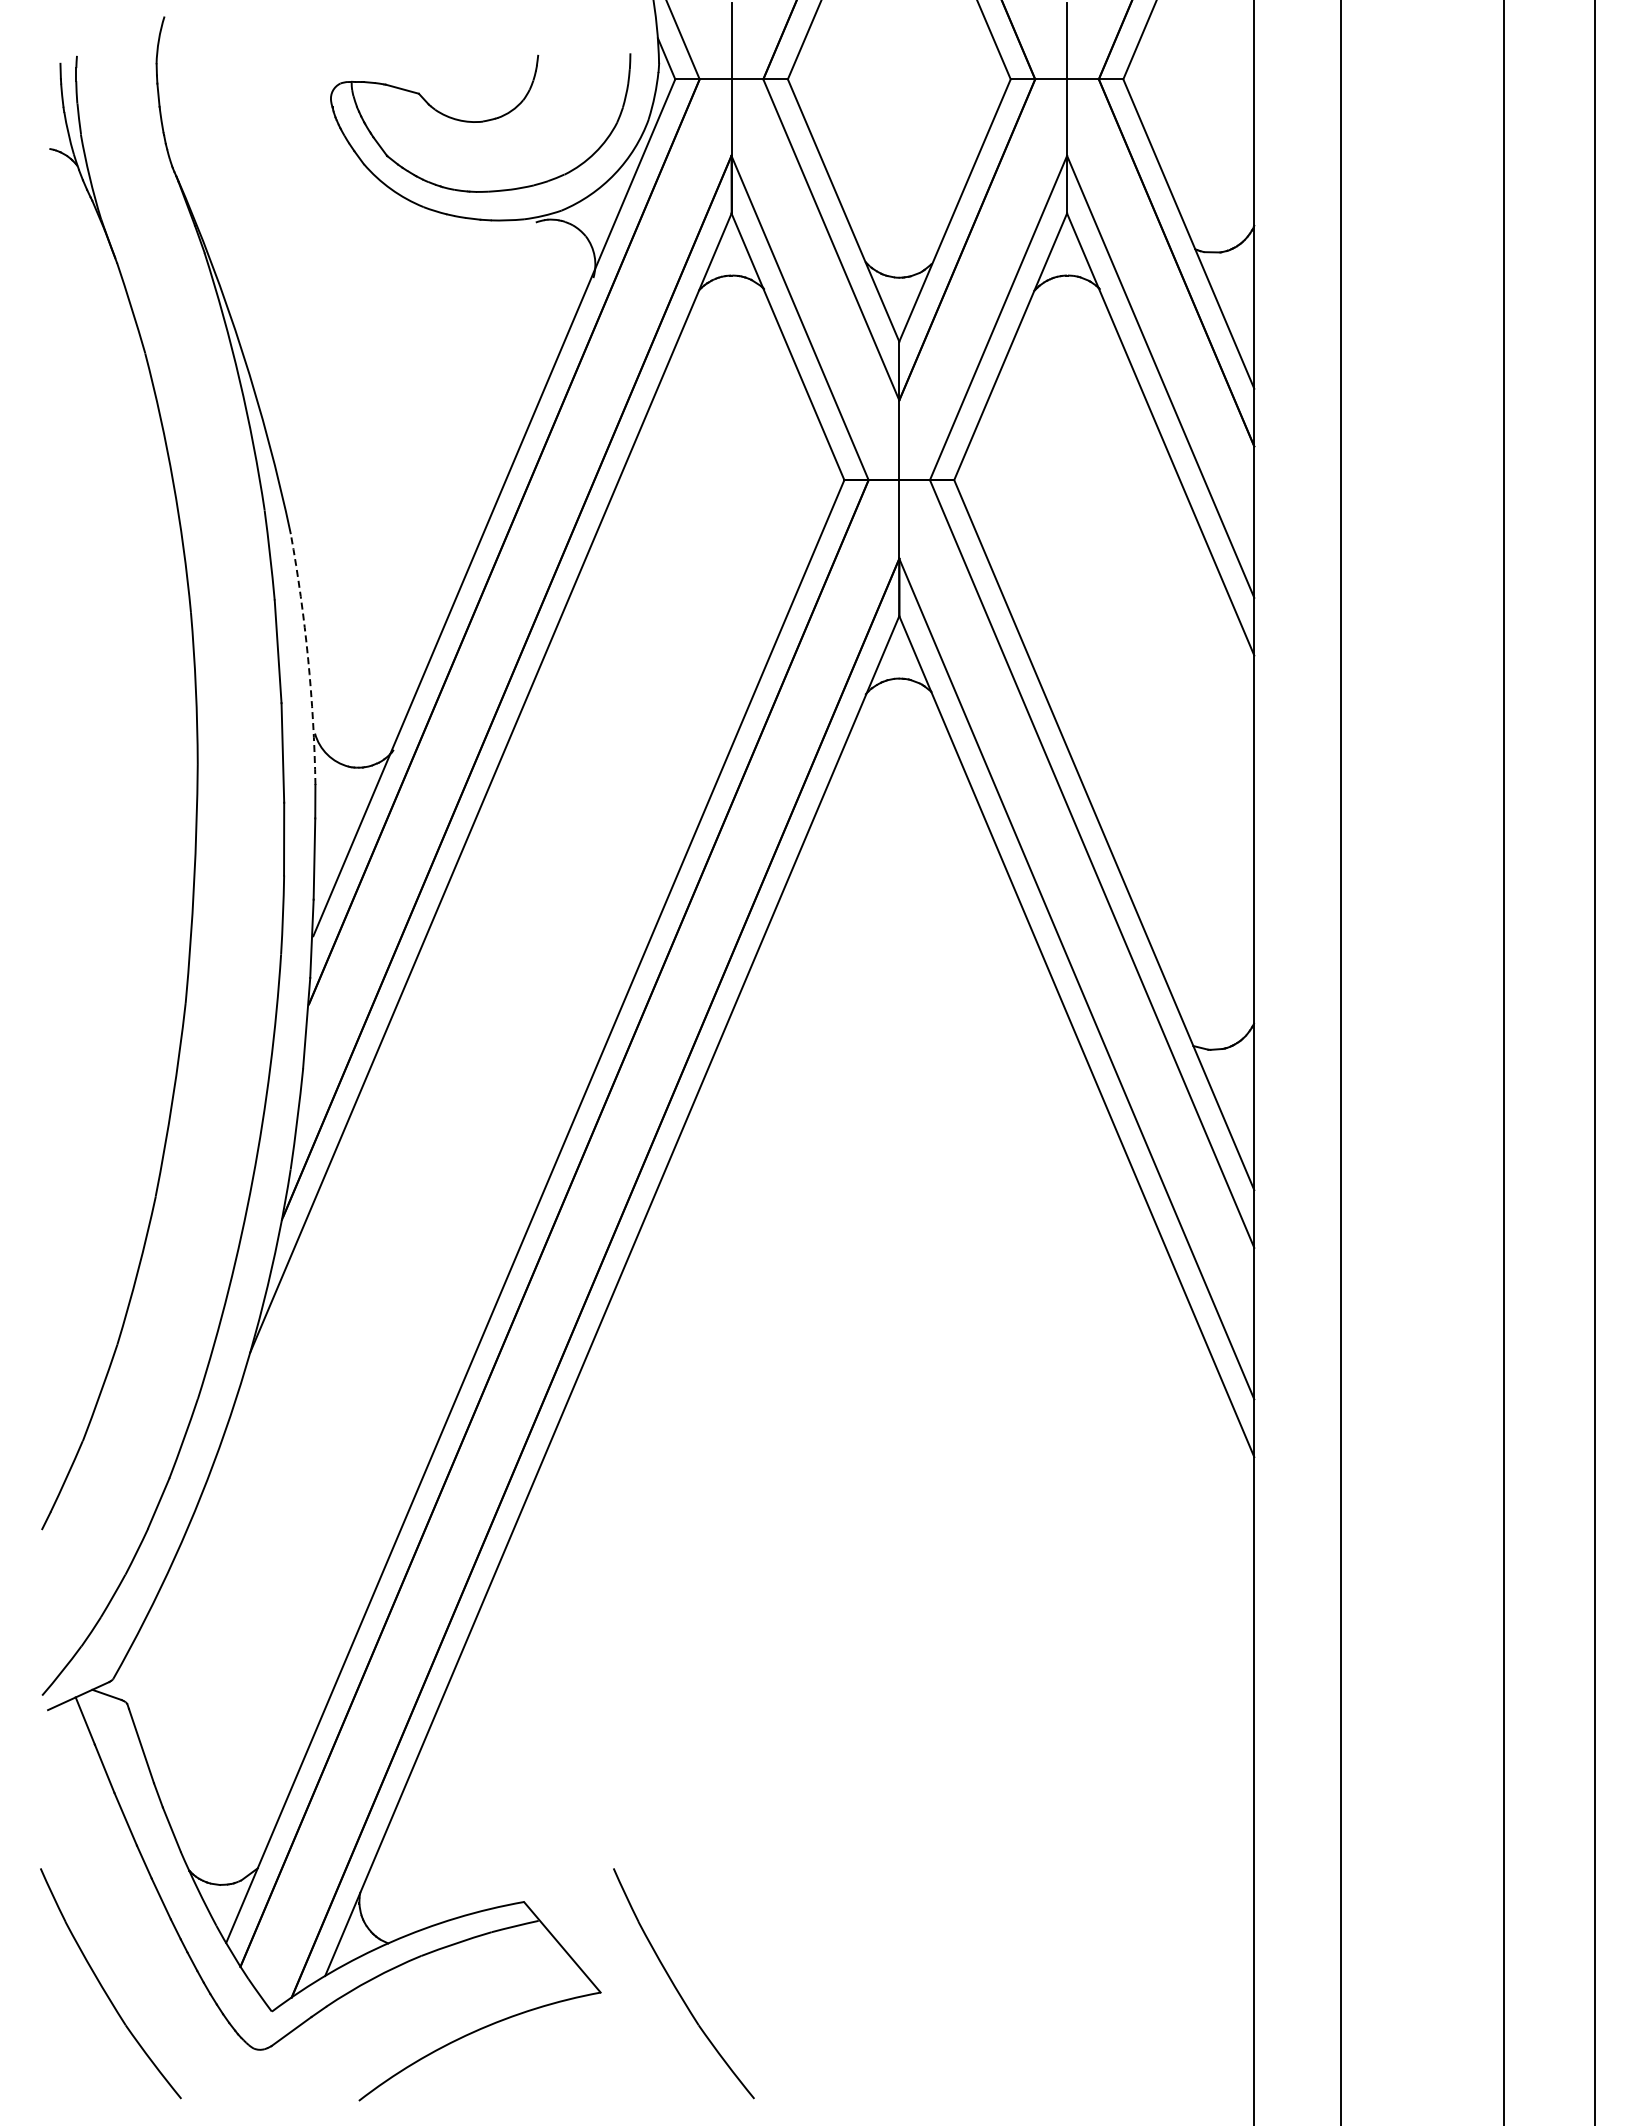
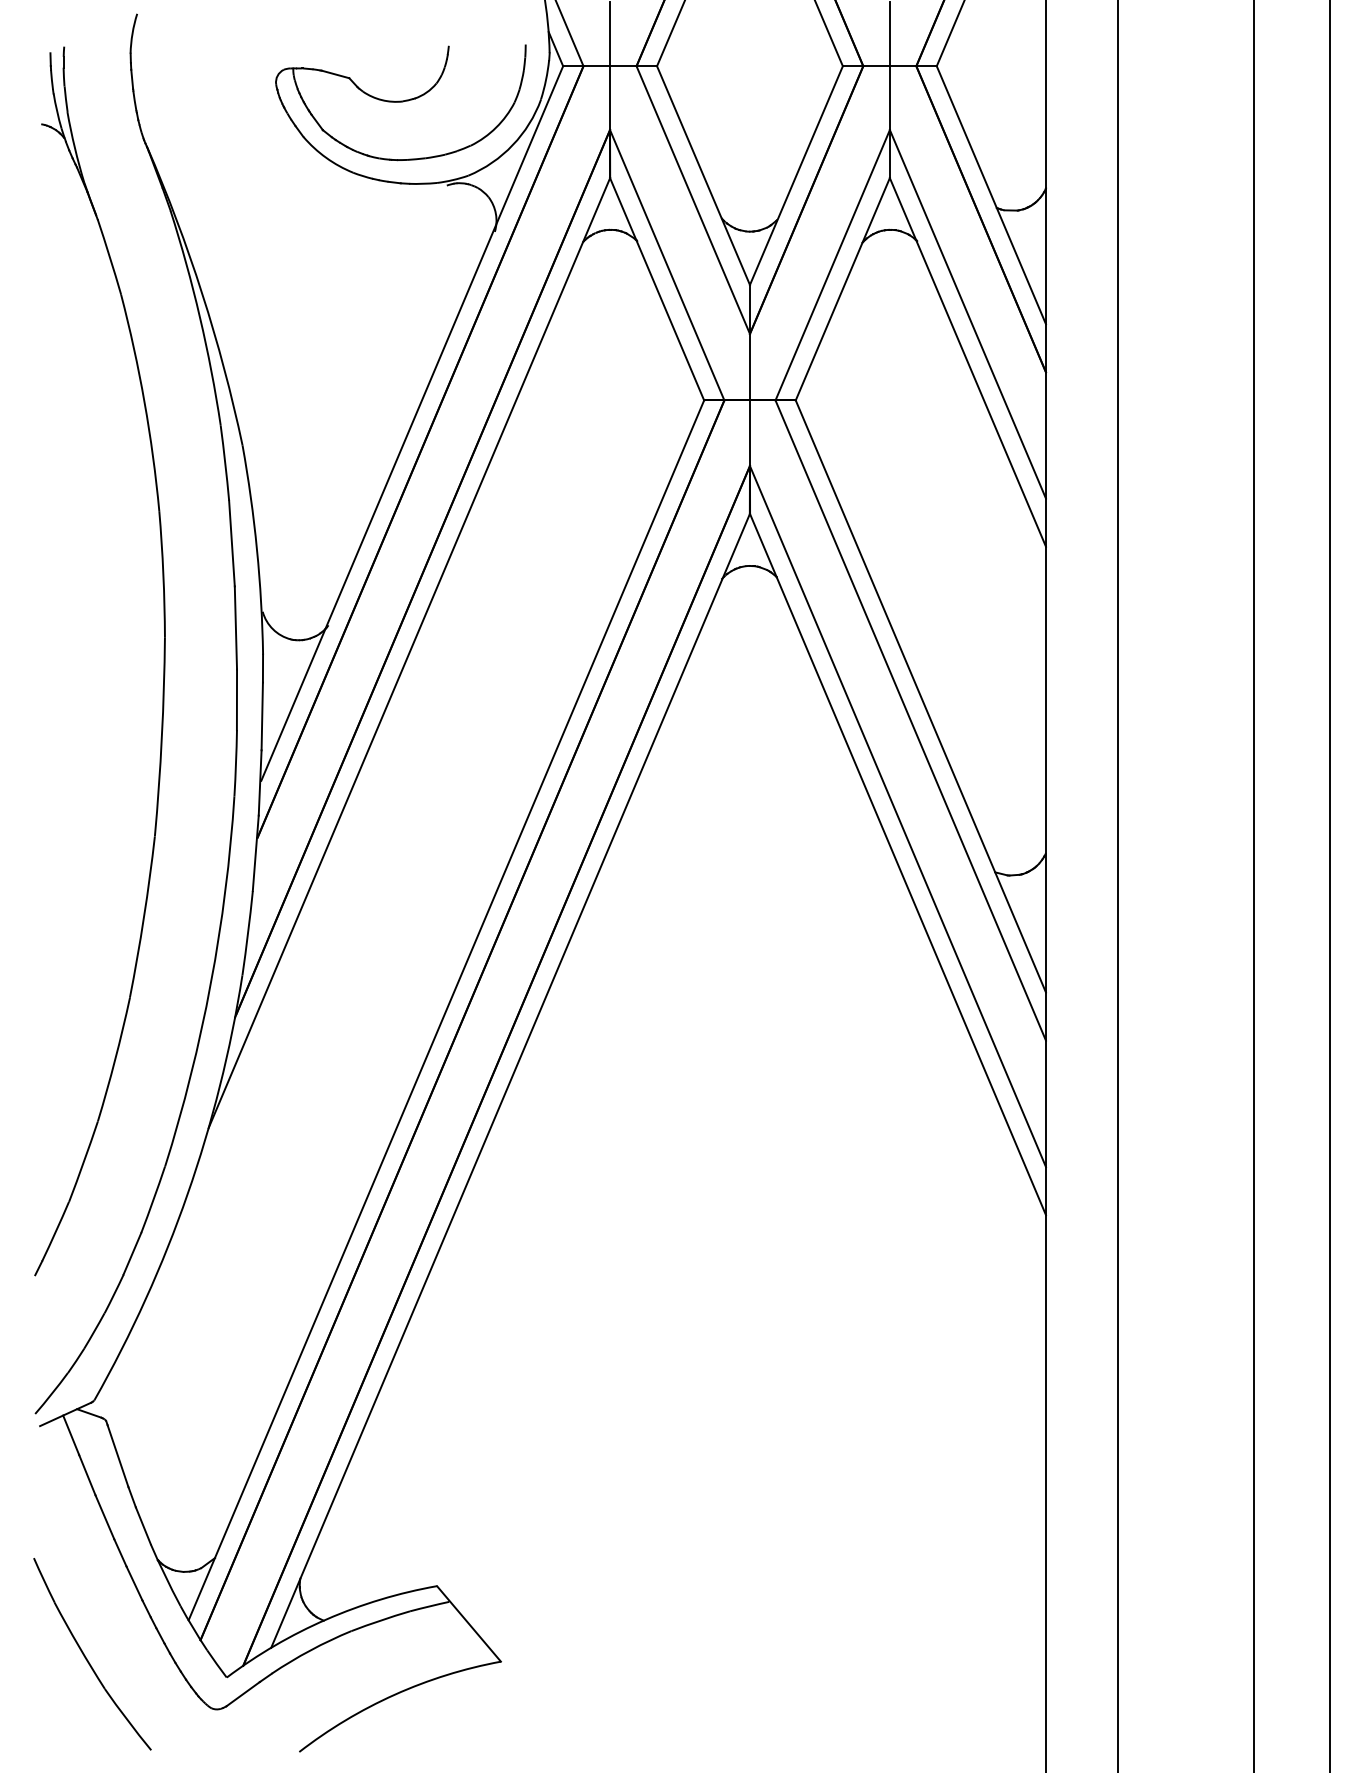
arc: (308, 659) -> (257, 550), dashed -> solid
part: (677, 1988) -> (565, 1658), removed

